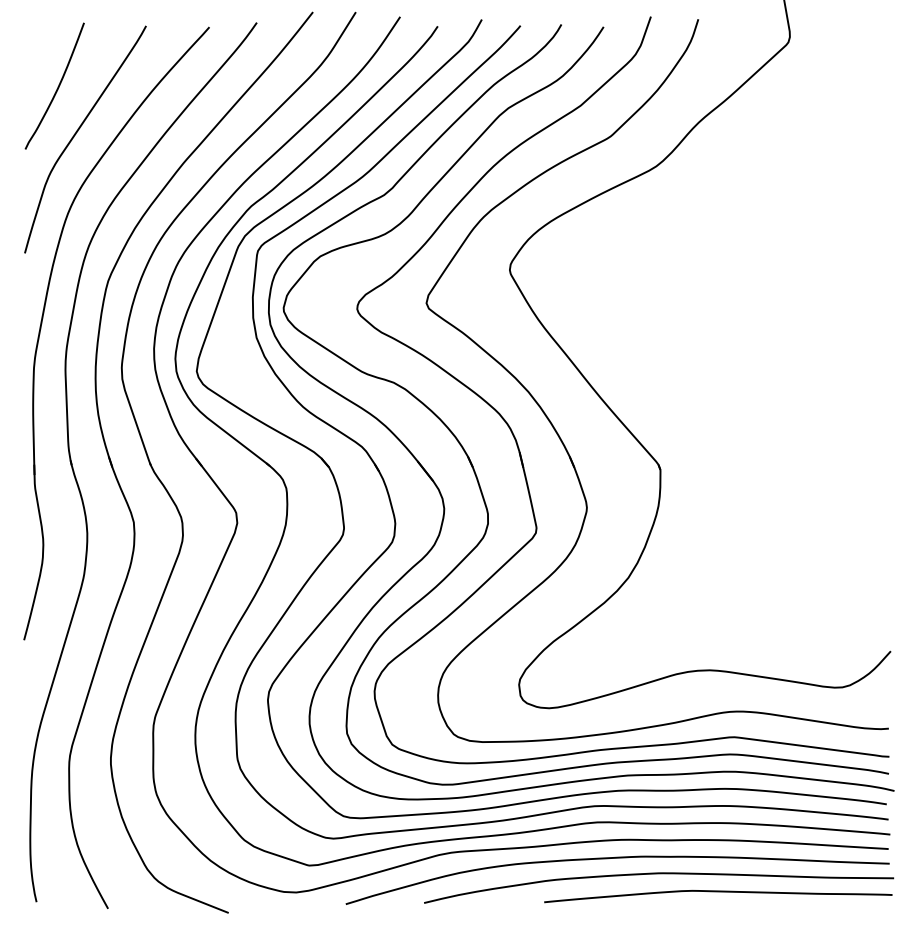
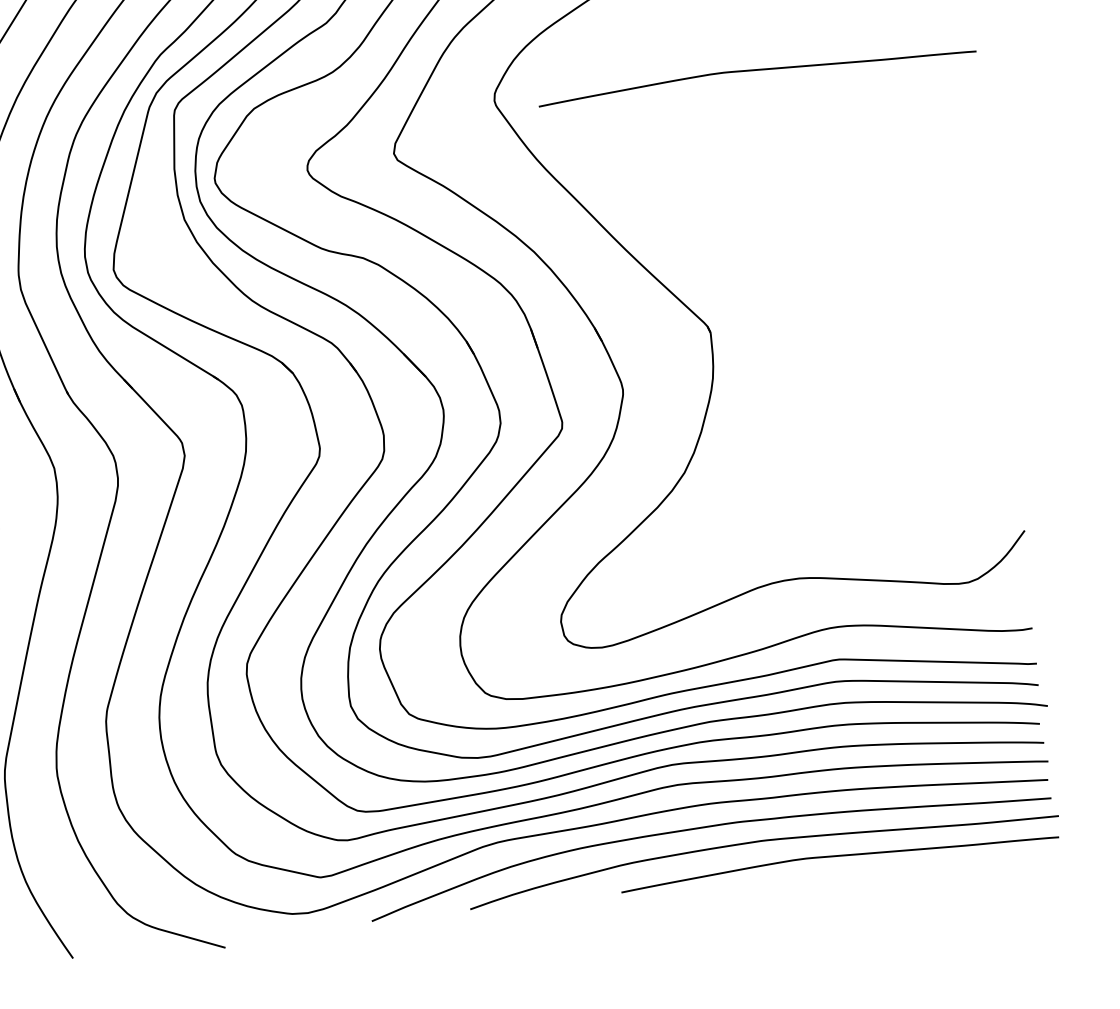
curve: (718, 268) -> (757, 71), added

